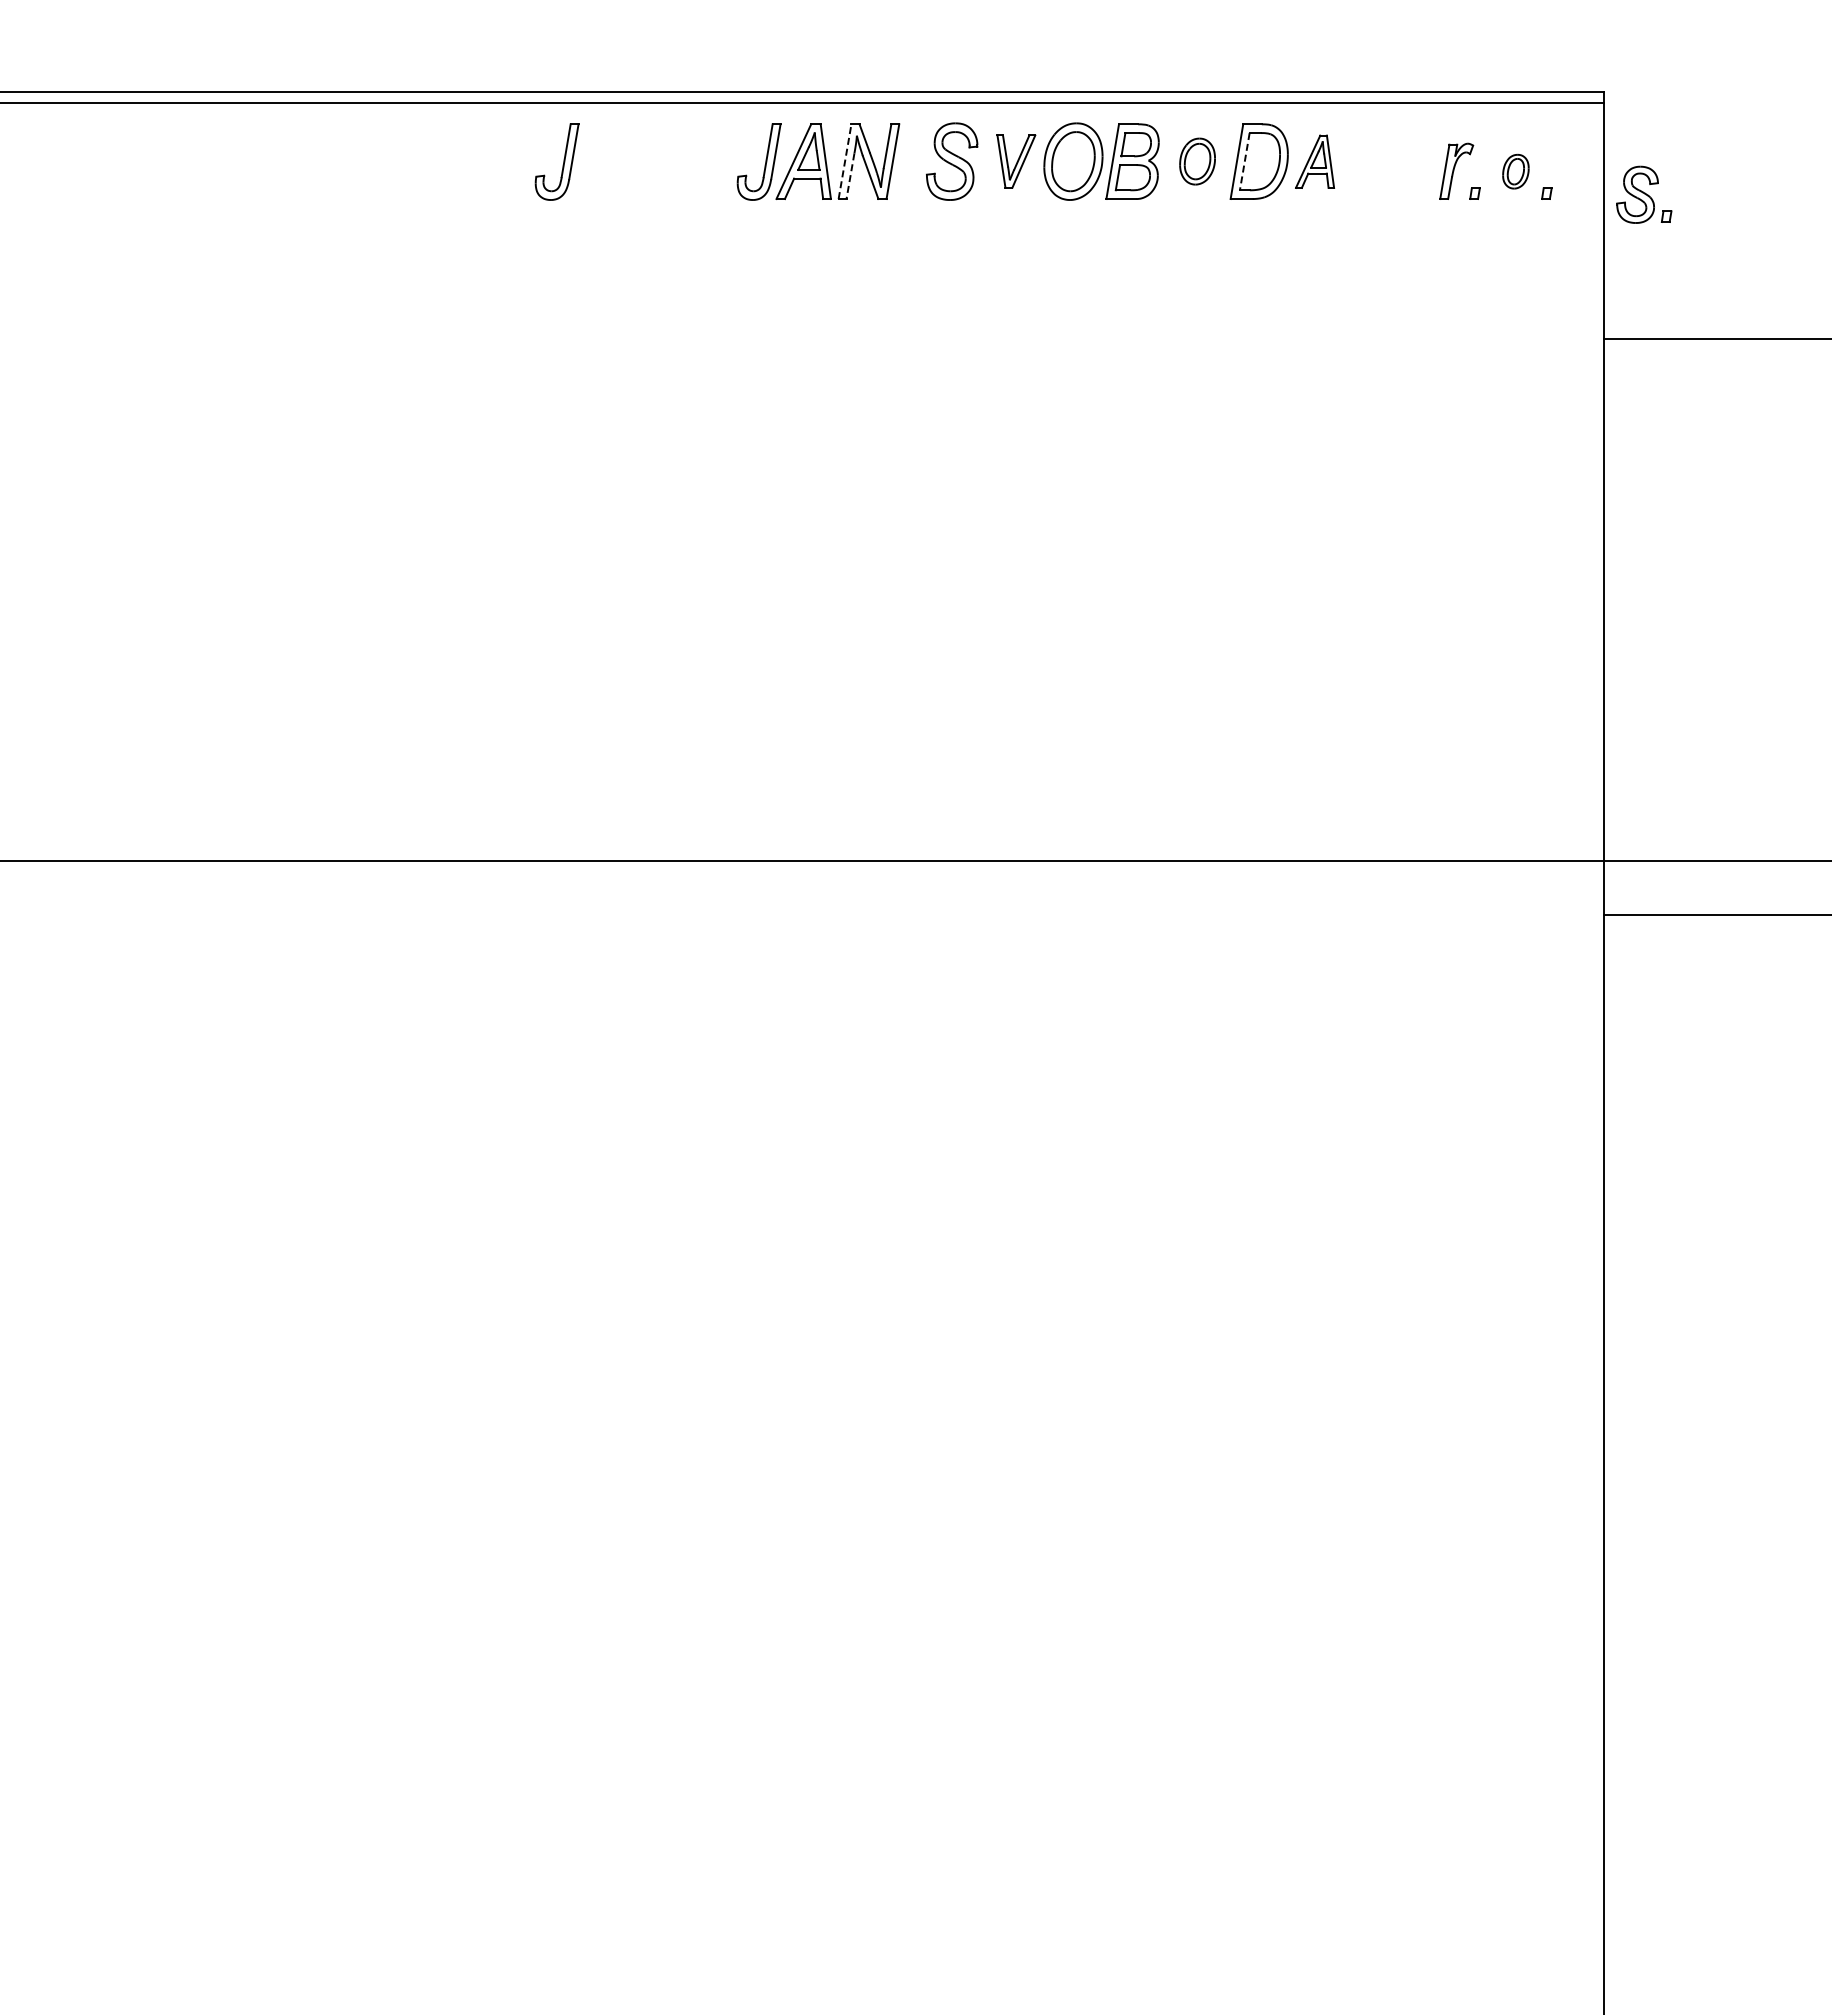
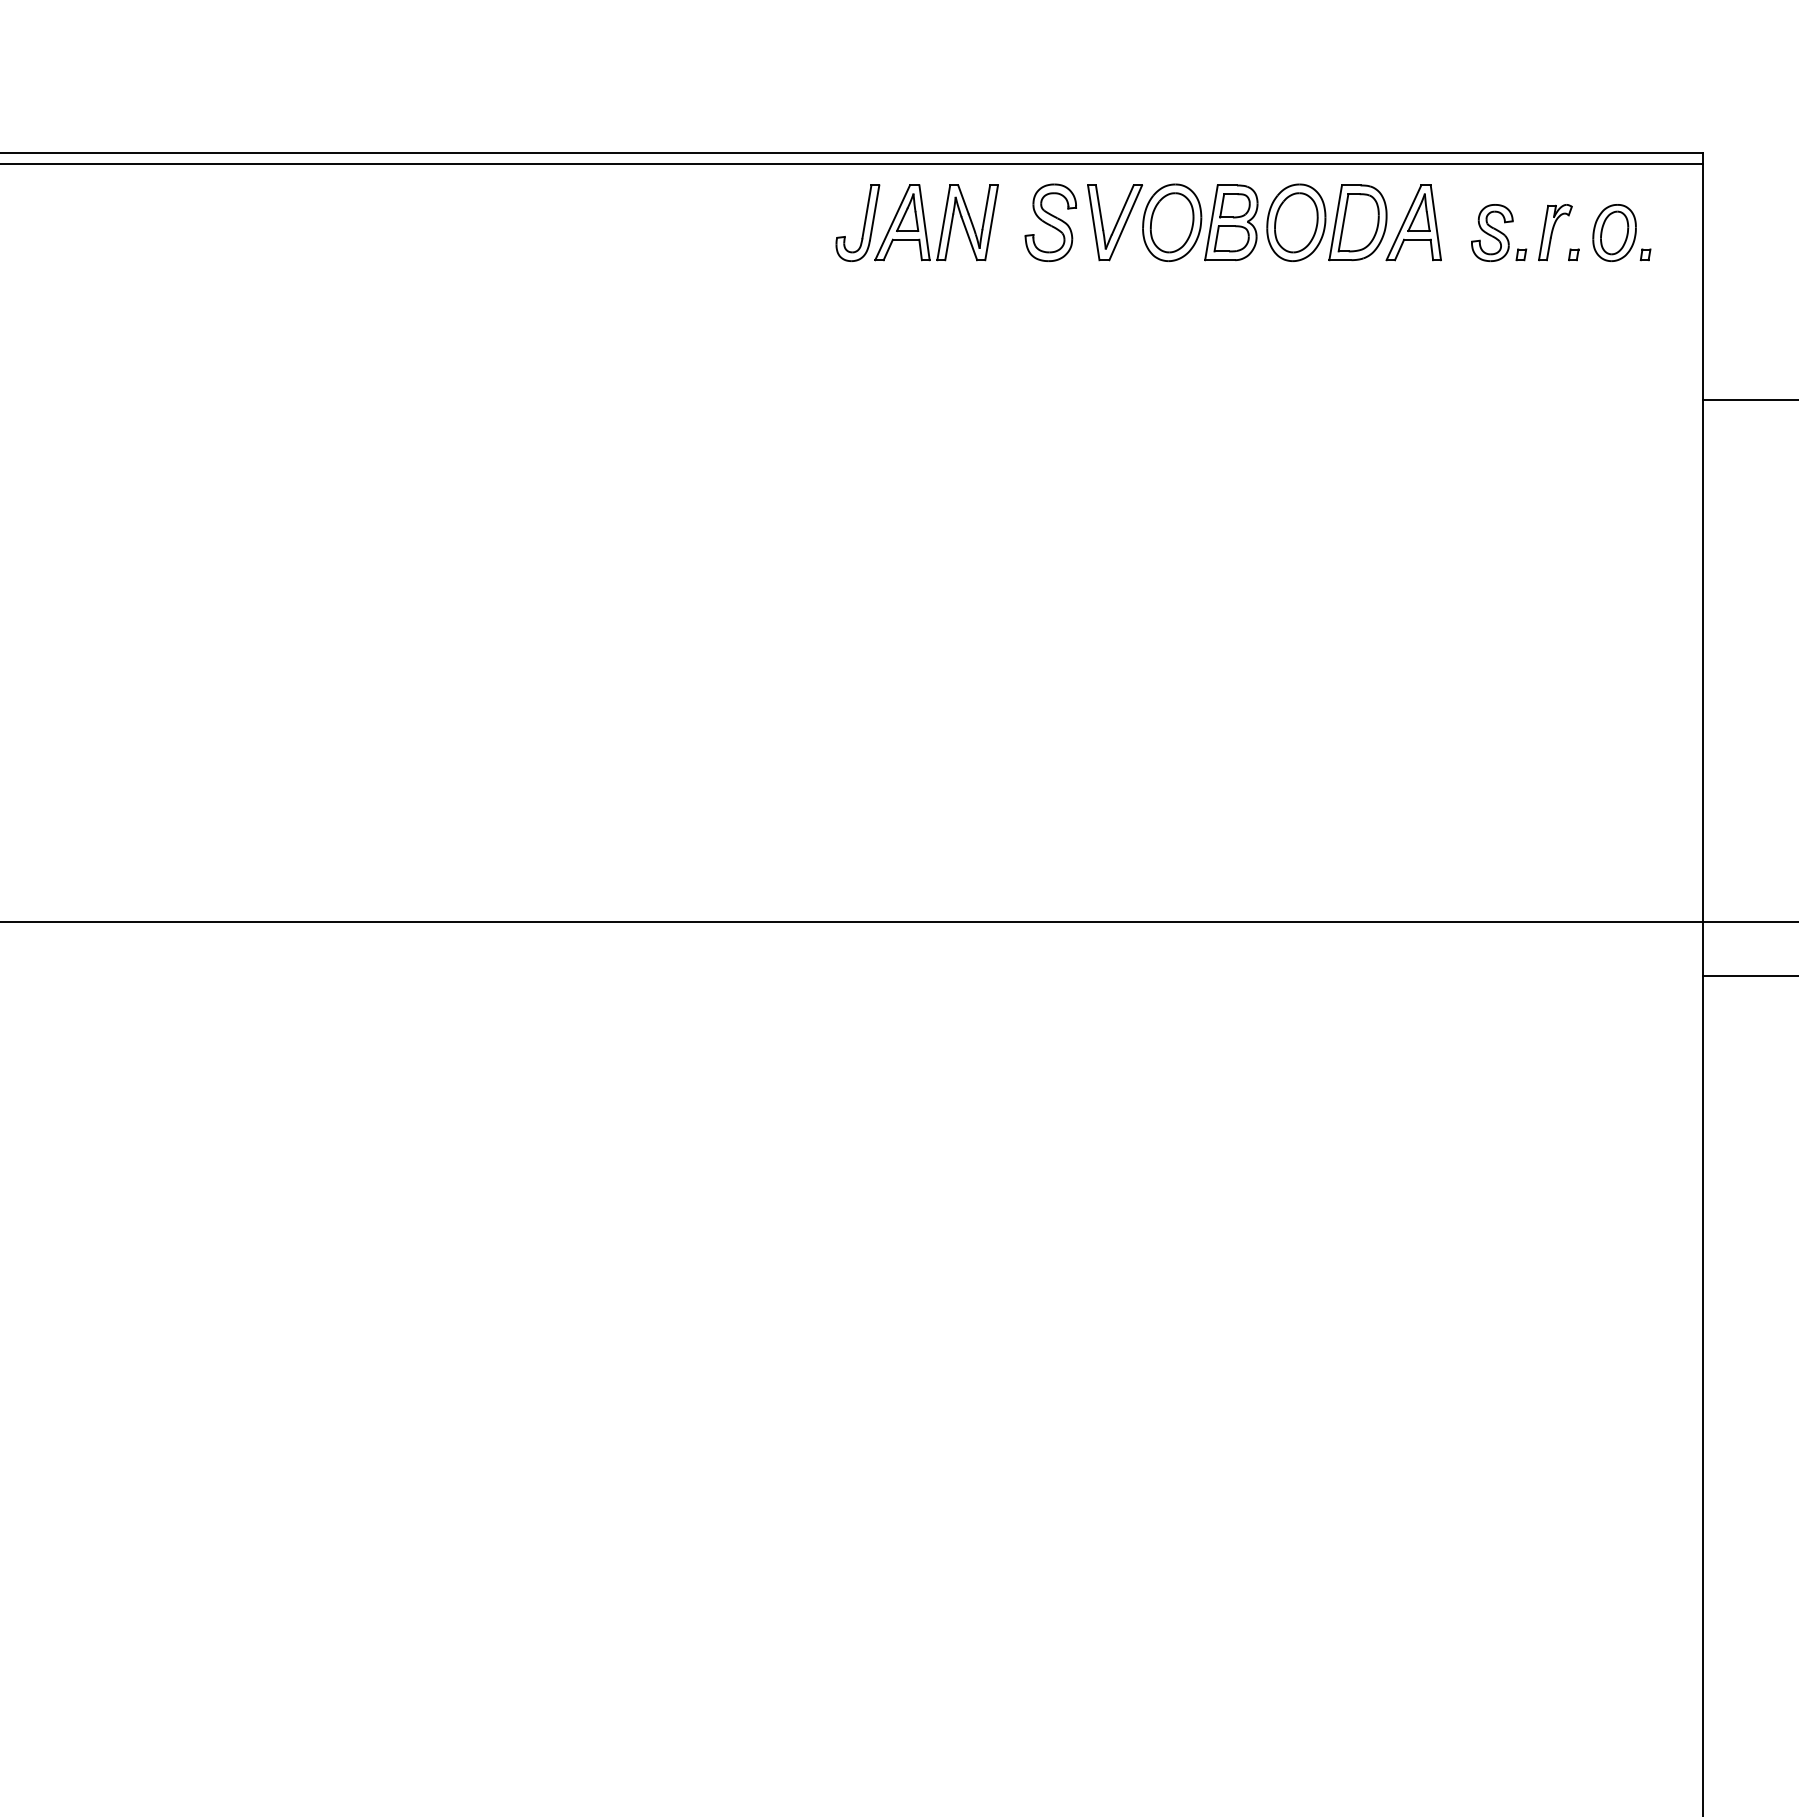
part: (563, 161) -> (662, 222), removed
line: (845, 161) -> (944, 222), dashed -> solid
part: (1016, 161) -> (1115, 222), size x1.43
part: (1197, 161) -> (1296, 222), size x1.67
part: (1314, 161) -> (1413, 222), size x1.43
line: (1244, 162) -> (1343, 223), dashed -> solid
part: (1515, 171) -> (1614, 232), size x1.67
line: (850, 176) -> (949, 237), dashed -> solid
part: (1644, 194) -> (1499, 232), moved

